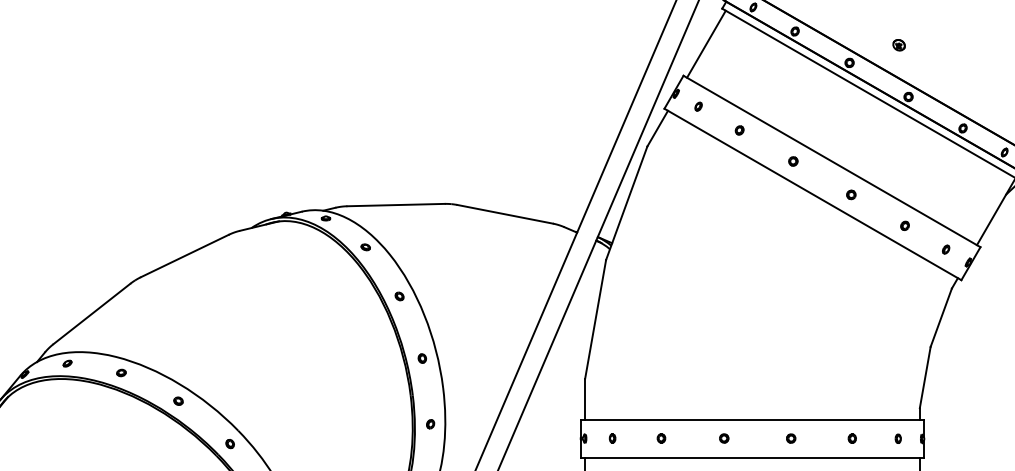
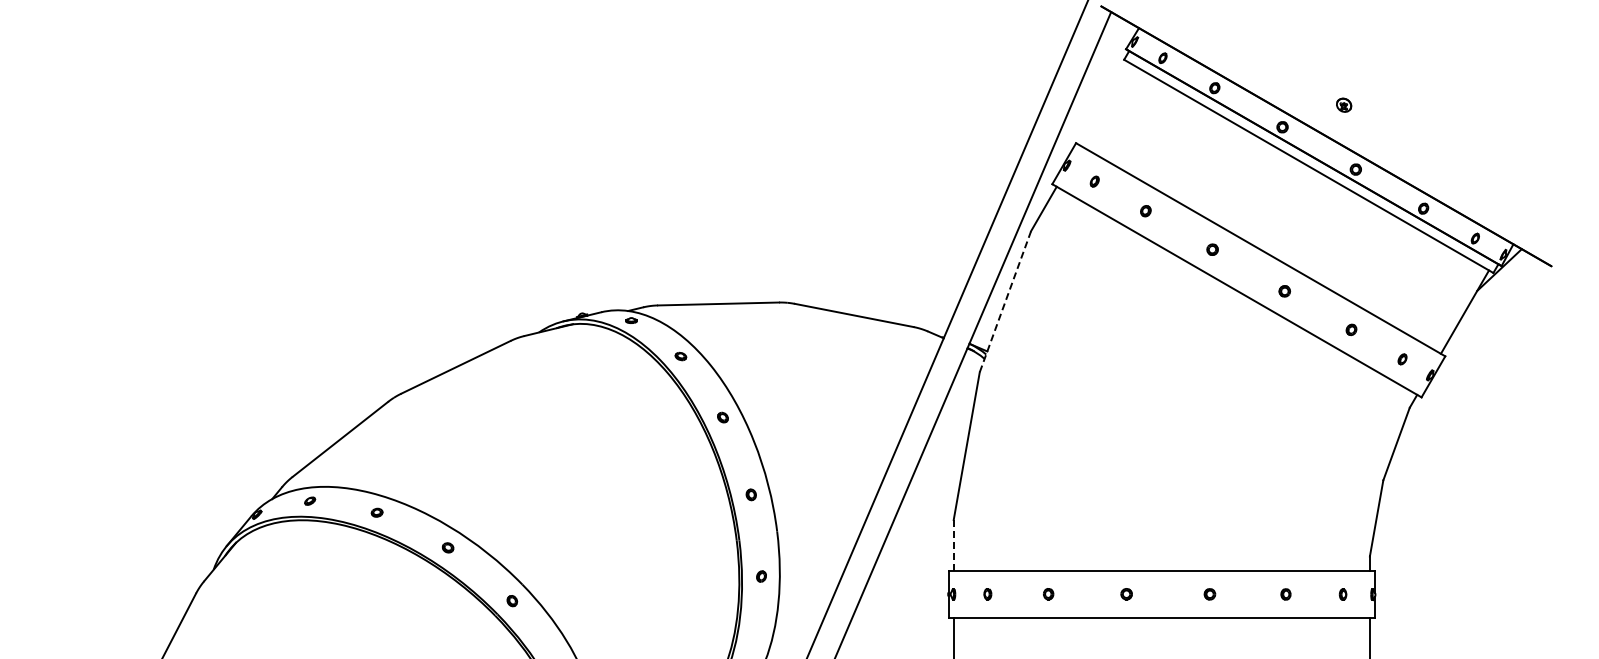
line: (706, 43) -> (1104, 103), removed
line: (626, 203) -> (1005, 302), solid -> dashed
line: (584, 399) -> (953, 545), solid -> dashed

